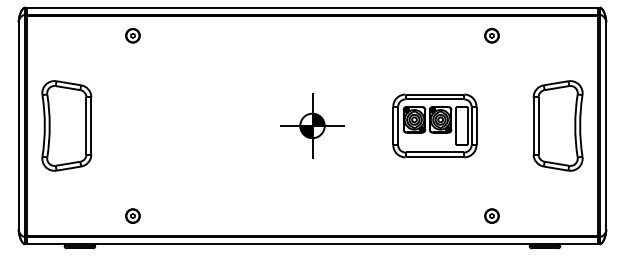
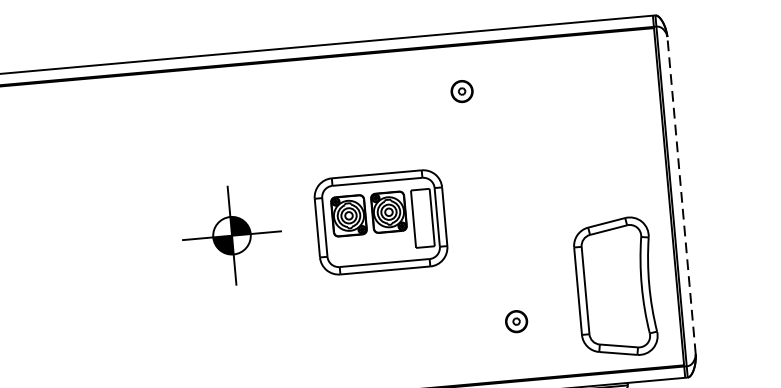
part: (491, 35) -> (461, 91), moved
part: (434, 125) -> (380, 221), moved
part: (557, 125) -> (614, 287), moved
line: (606, 125) -> (681, 194), solid -> dashed
part: (491, 215) -> (515, 320), moved

